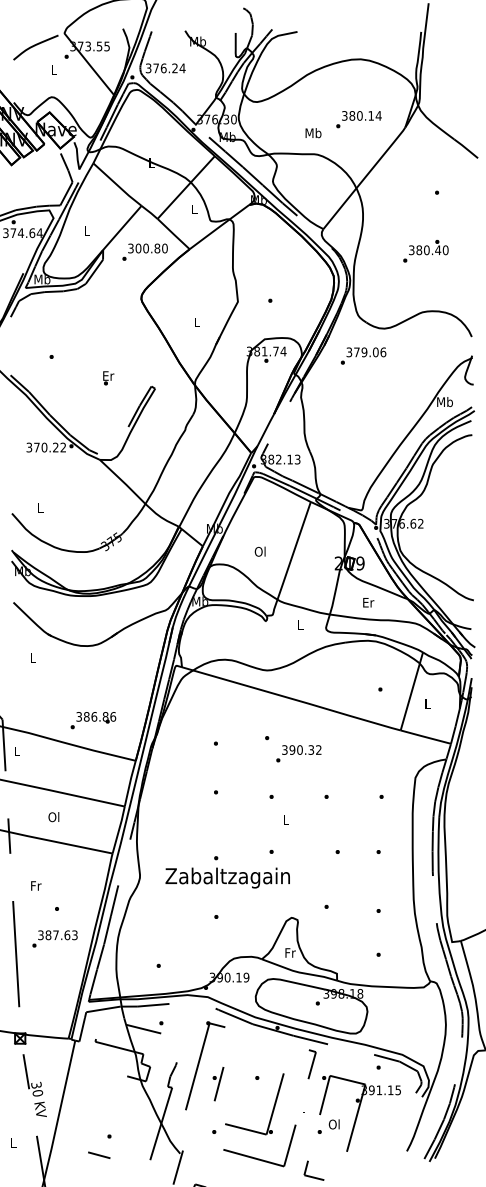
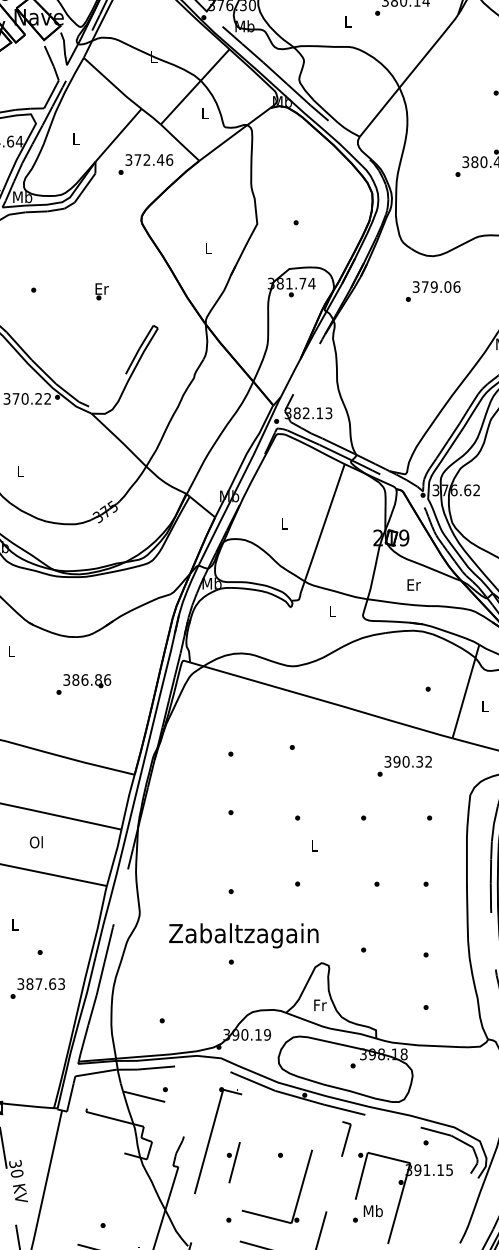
text: (313, 133) -> (347, 22), Mb -> L
text: (151, 248) -> (153, 160), 300.80 -> 372.46
text: (363, 355) -> (433, 290), moved
text: (108, 378) -> (101, 292), moved
text: (259, 551) -> (283, 523), Ol -> L
text: (93, 720) -> (83, 684), moved
text: (298, 753) -> (404, 765), moved
text: (227, 877) -> (243, 935), moved
text: (36, 885) -> (15, 924), Fr -> L
text: (334, 1124) -> (373, 1211), Ol -> Mb

